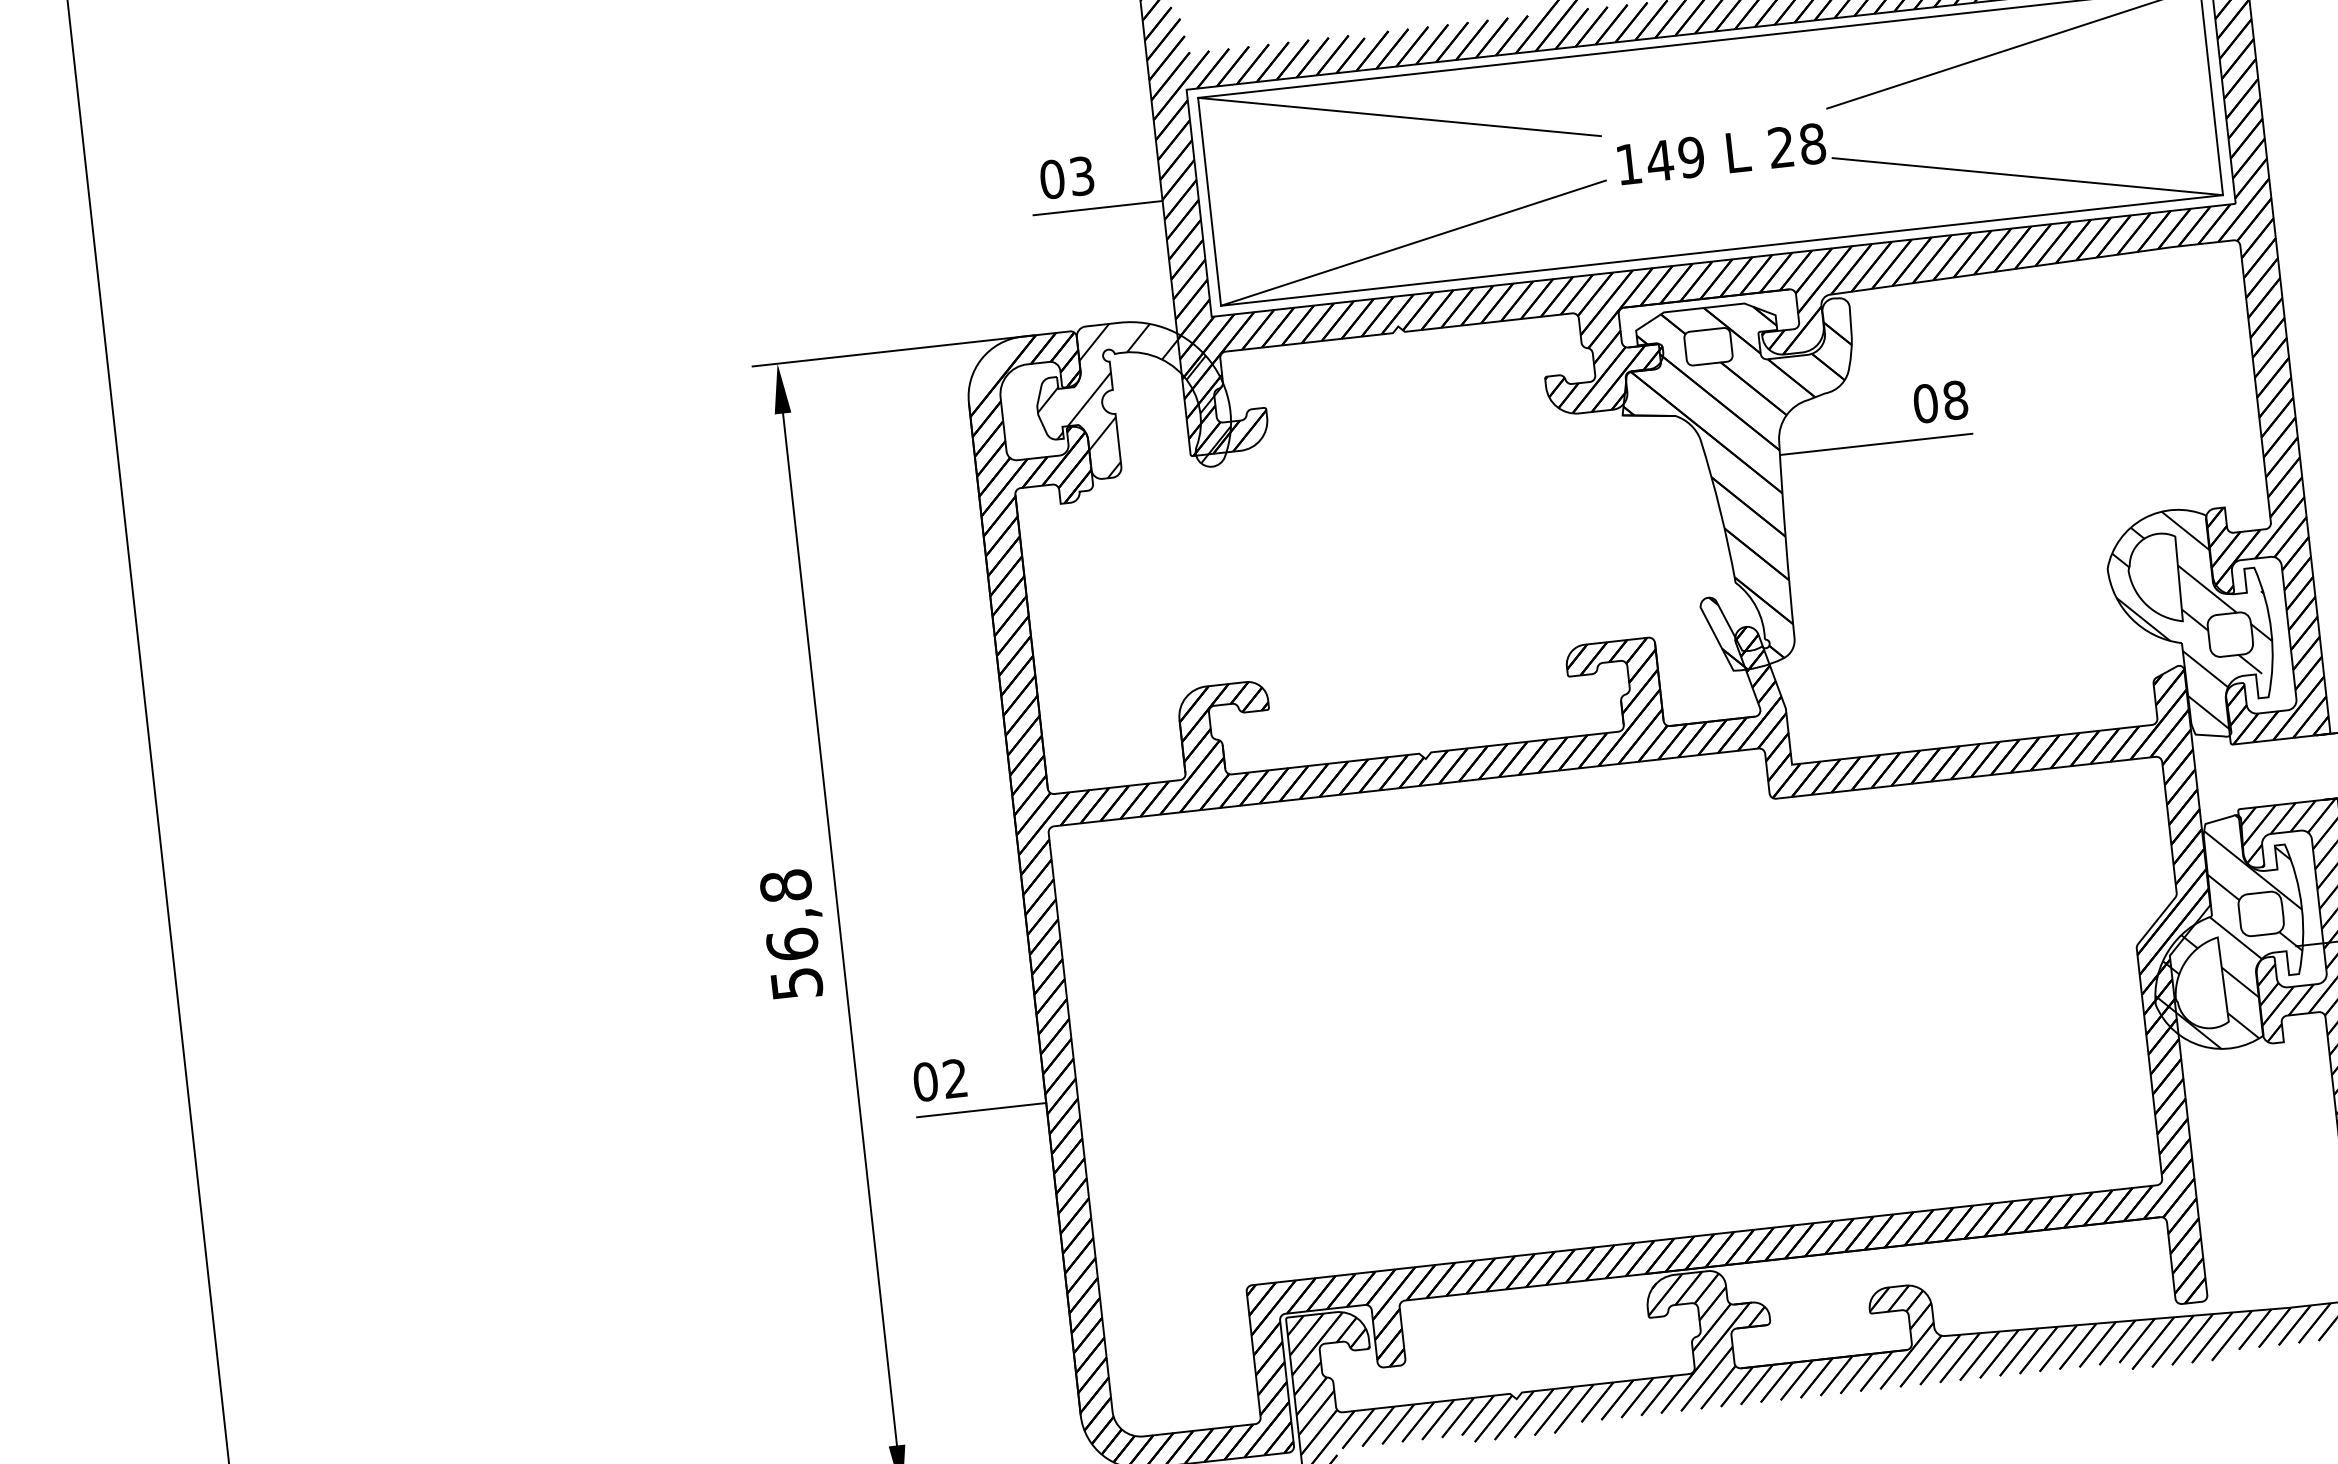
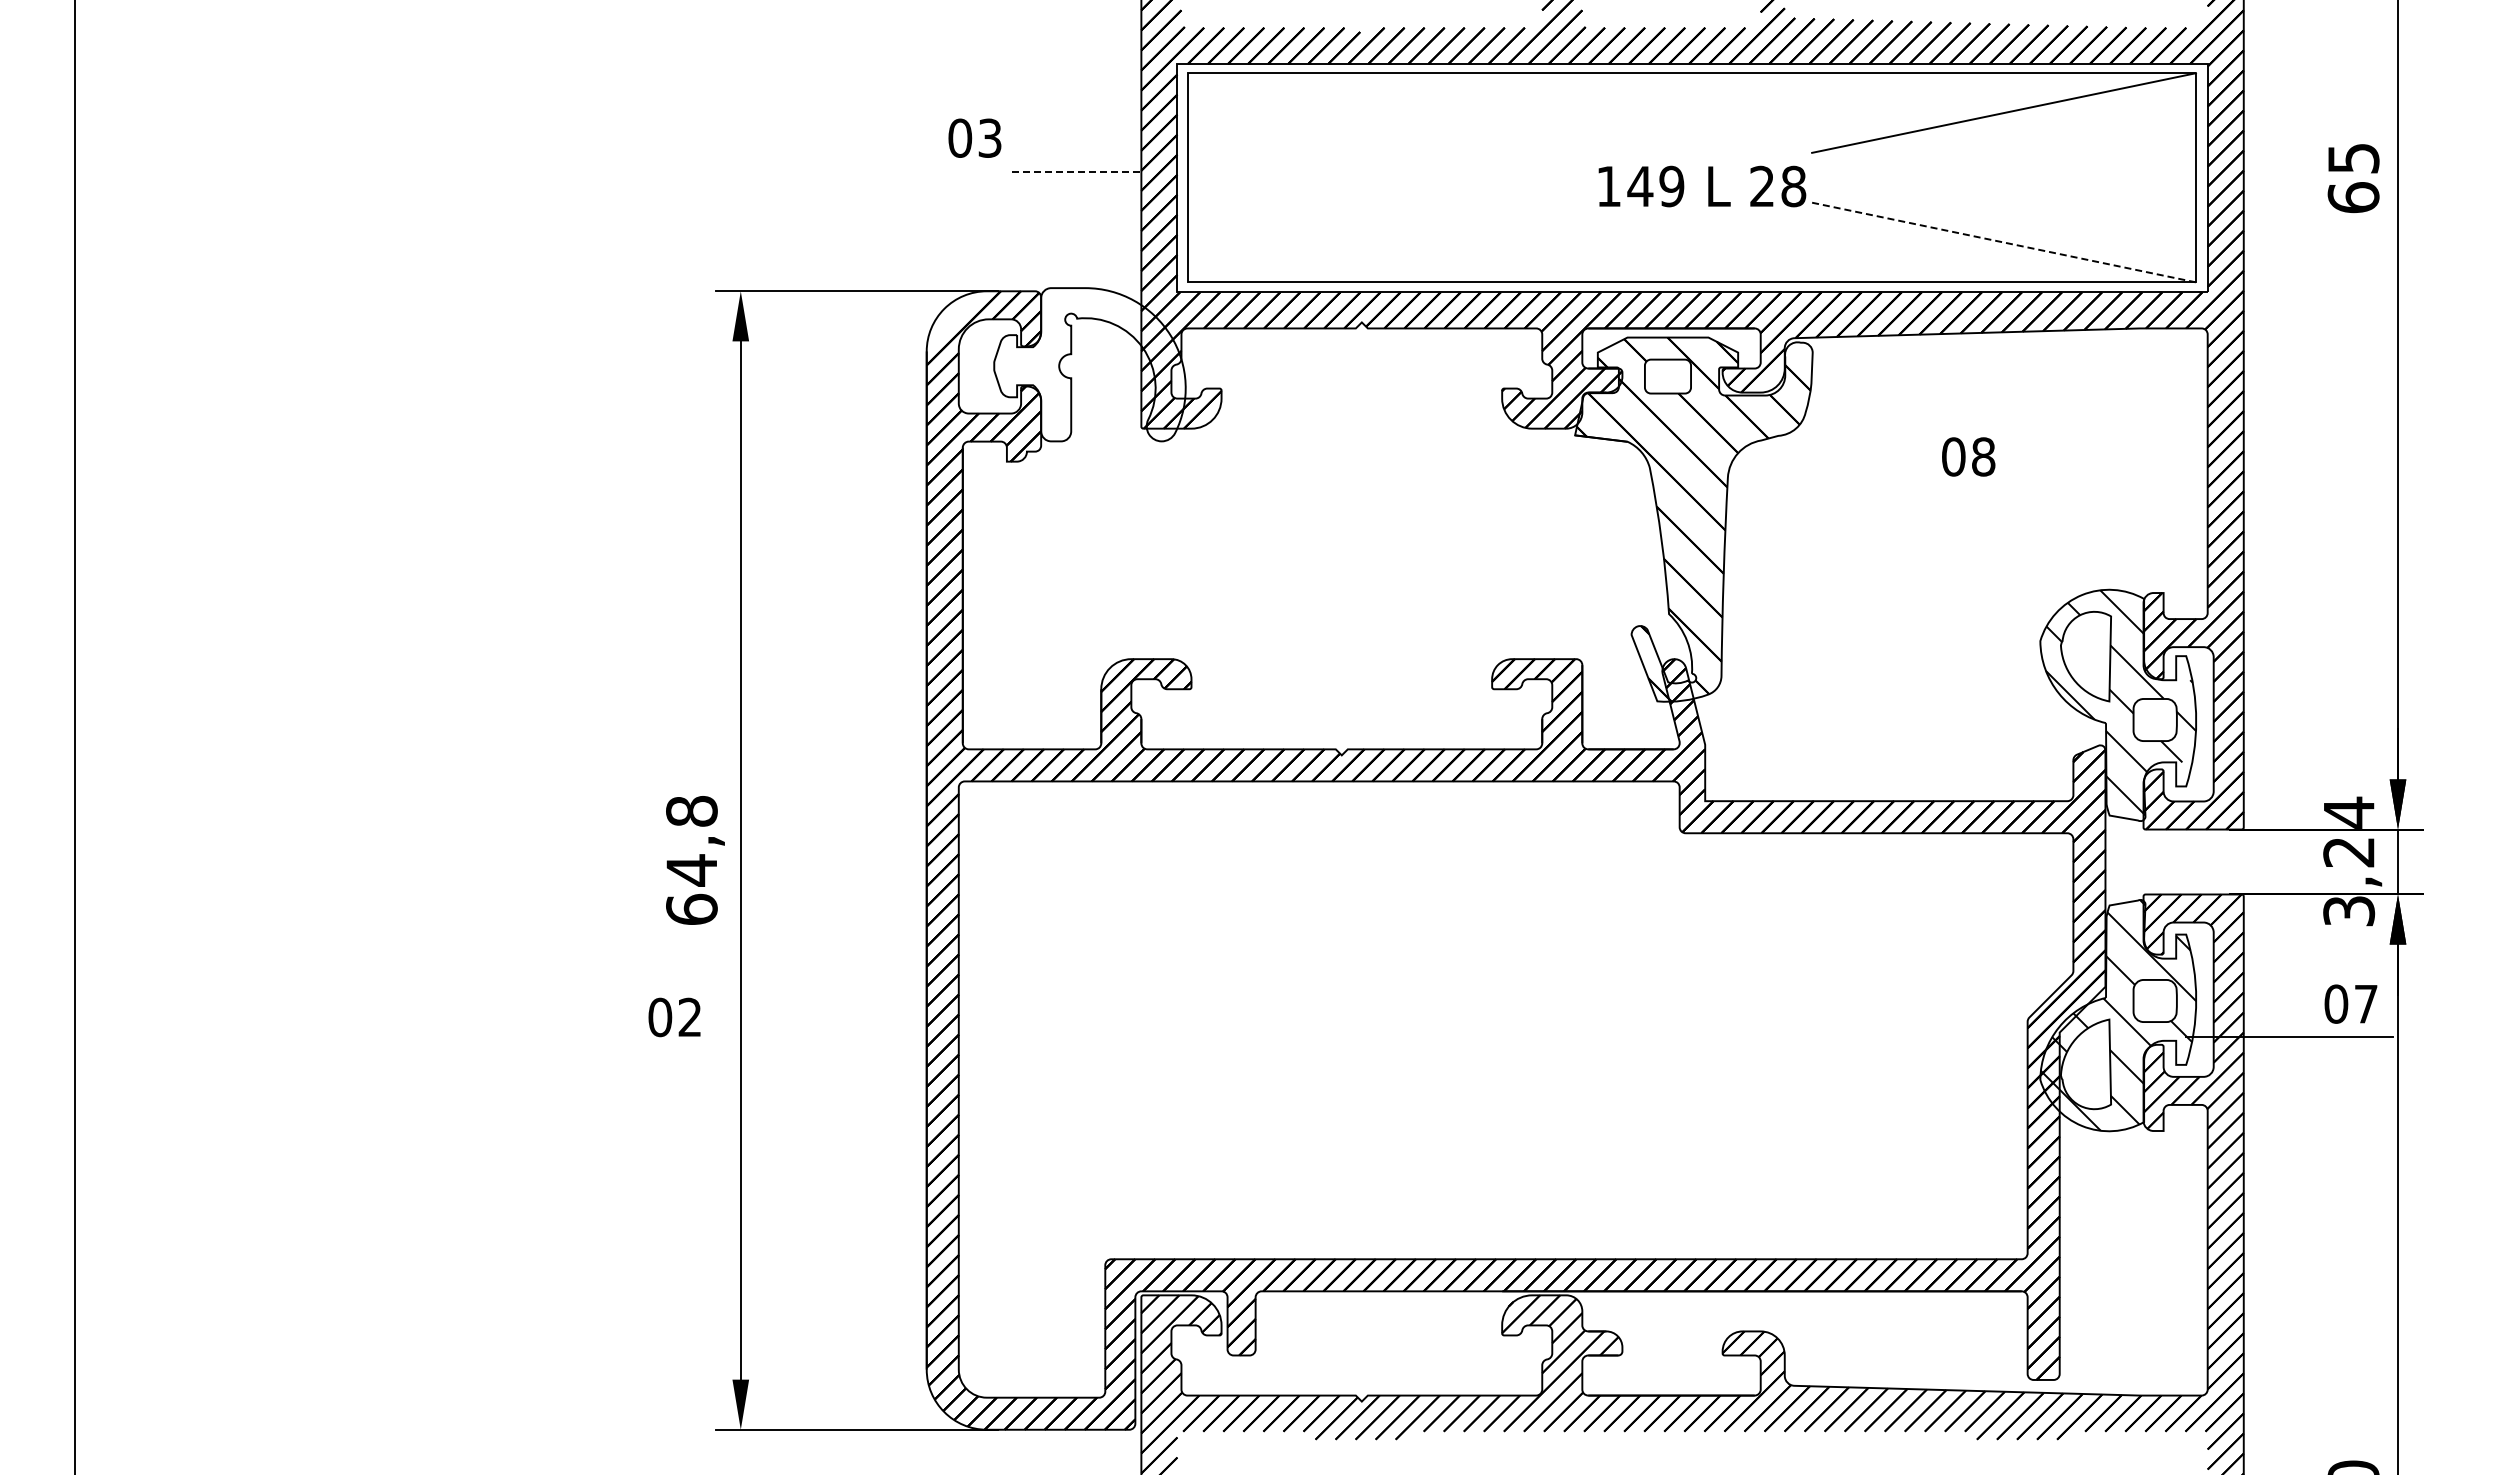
line: (1398, 117) -> (1385, 114), removed
line: (2028, 176) -> (2004, 242), solid -> dashed
text: (1066, 177) -> (974, 137), moved
line: (1098, 207) -> (1076, 171), solid -> dashed
line: (1412, 243) -> (1385, 241), removed
hatch: (1132, 398) -> (1089, 364), removed
text: (1940, 401) -> (1968, 456), moved
line: (1875, 444) -> (1823, 492), removed
text: (794, 963) -> (691, 889), 56,8 -> 64,8
text: (939, 1080) -> (674, 1017), moved
line: (981, 1110) -> (861, 1055), removed

